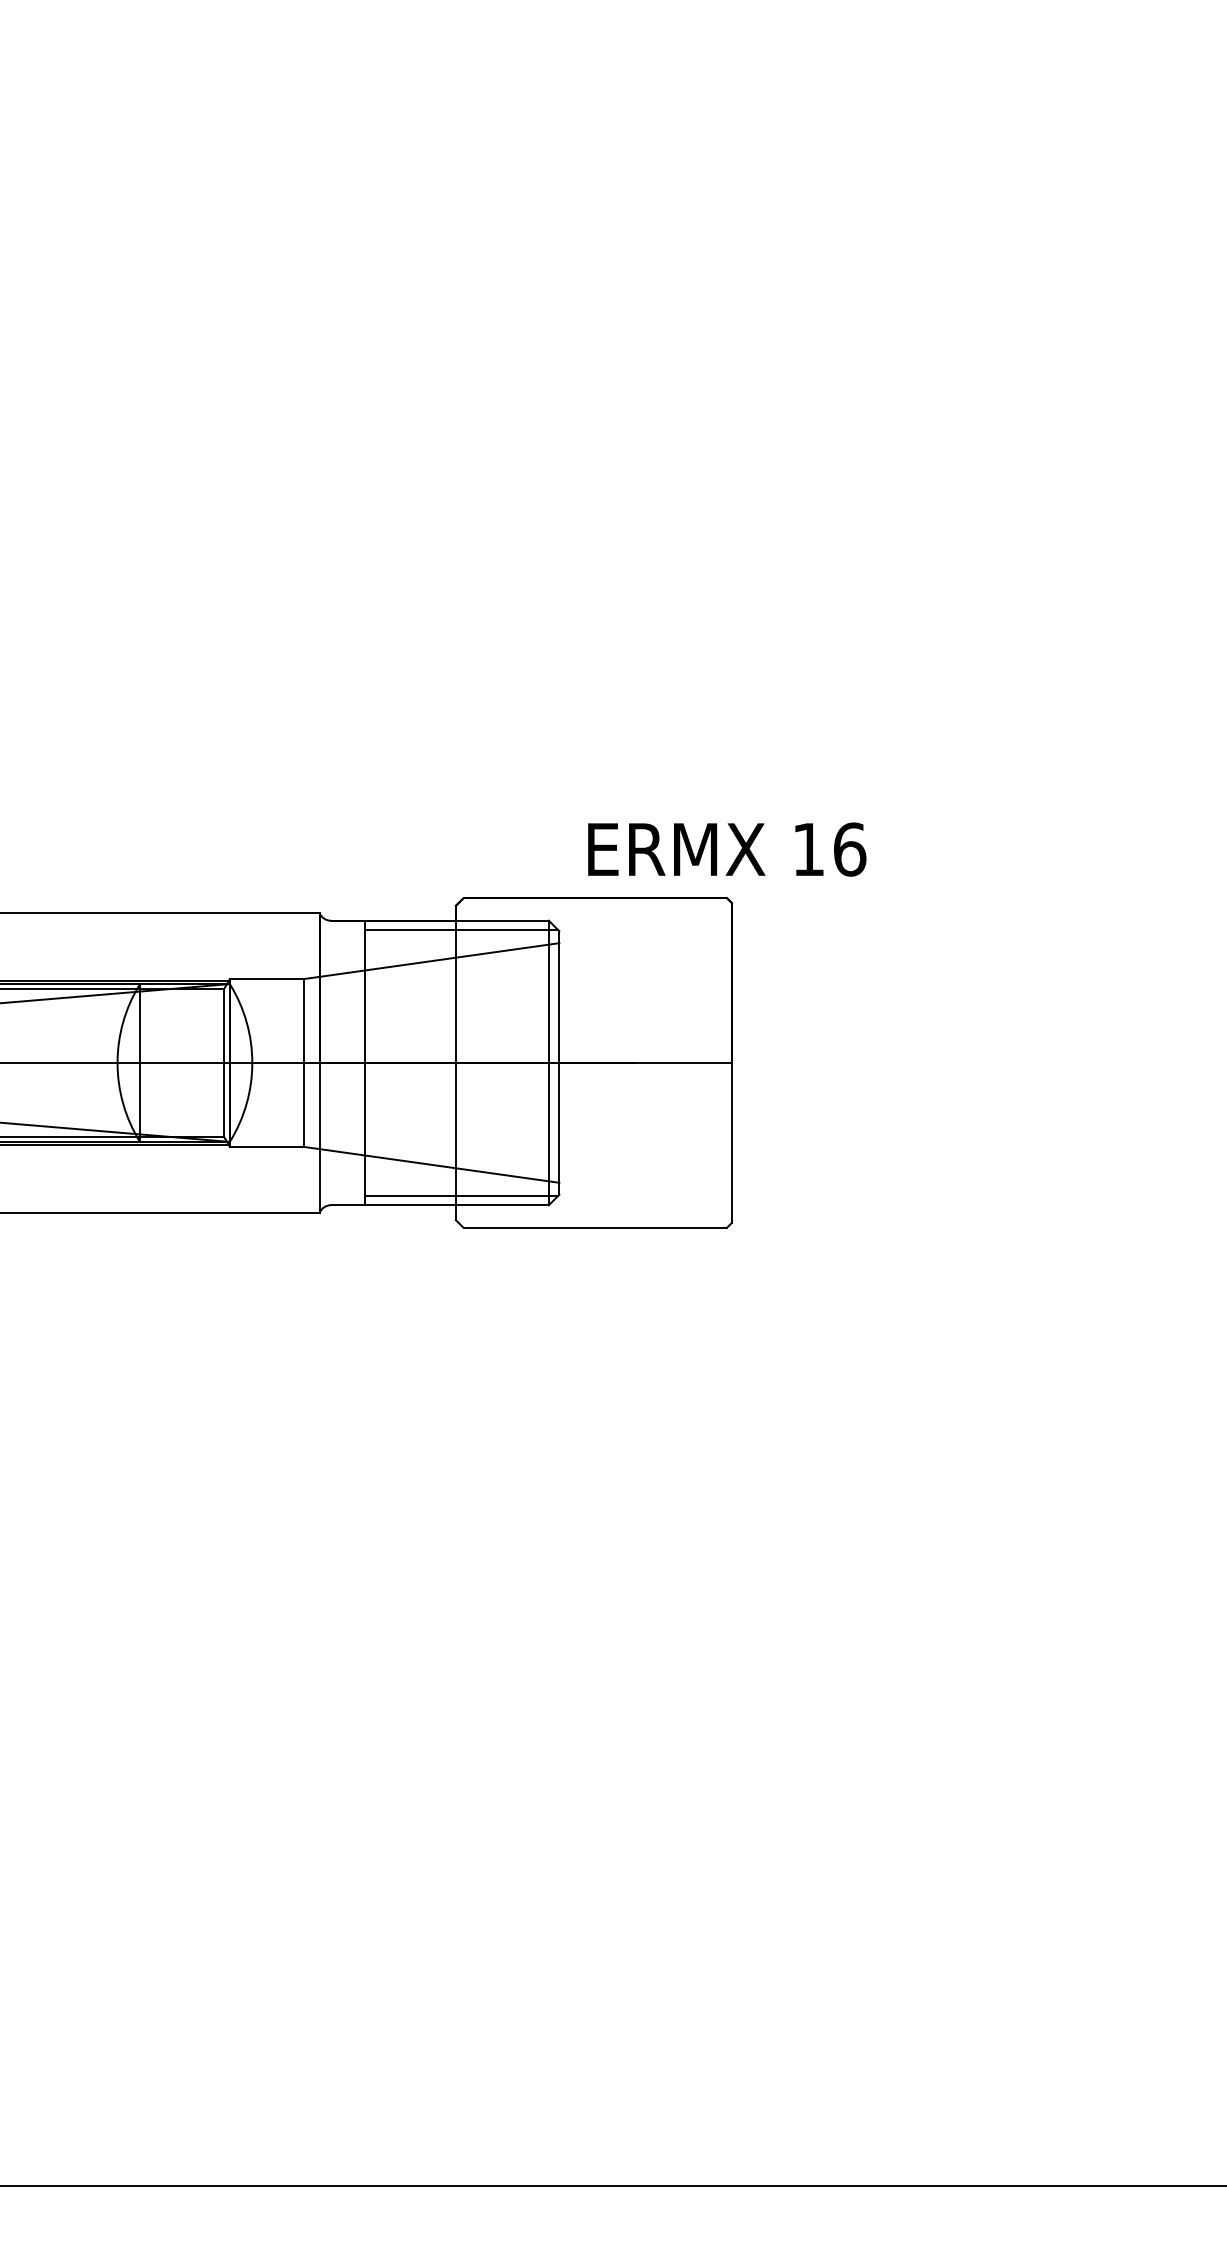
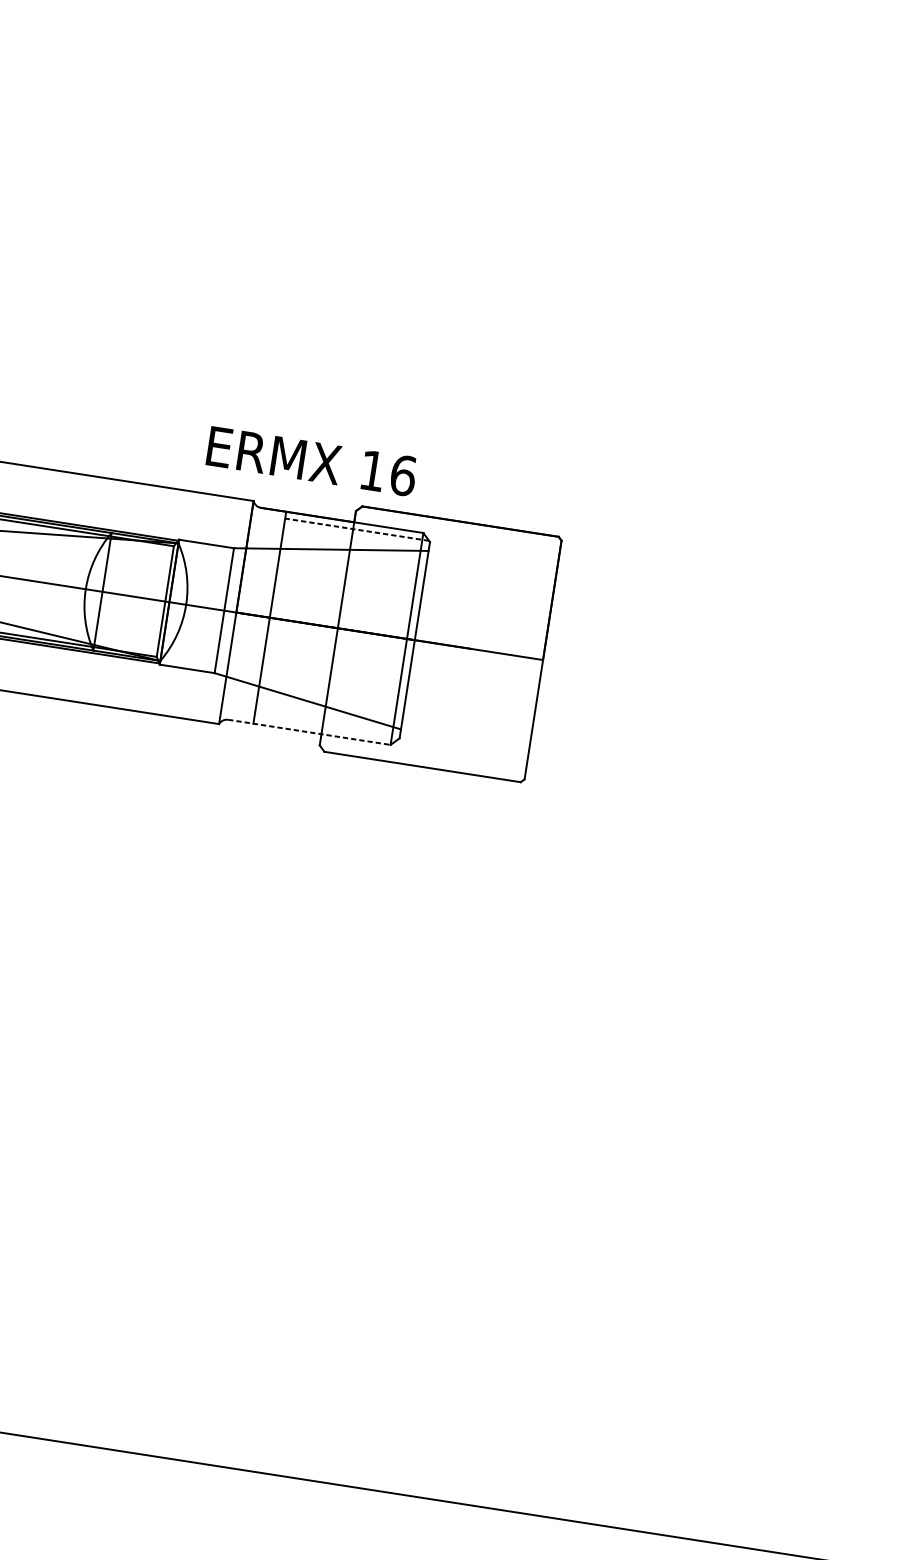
text: (727, 849) -> (312, 461), moved
line: (461, 929) -> (357, 529), solid -> dashed
line: (460, 1196) -> (325, 728), removed
line: (440, 1205) -> (309, 732), solid -> dashed

